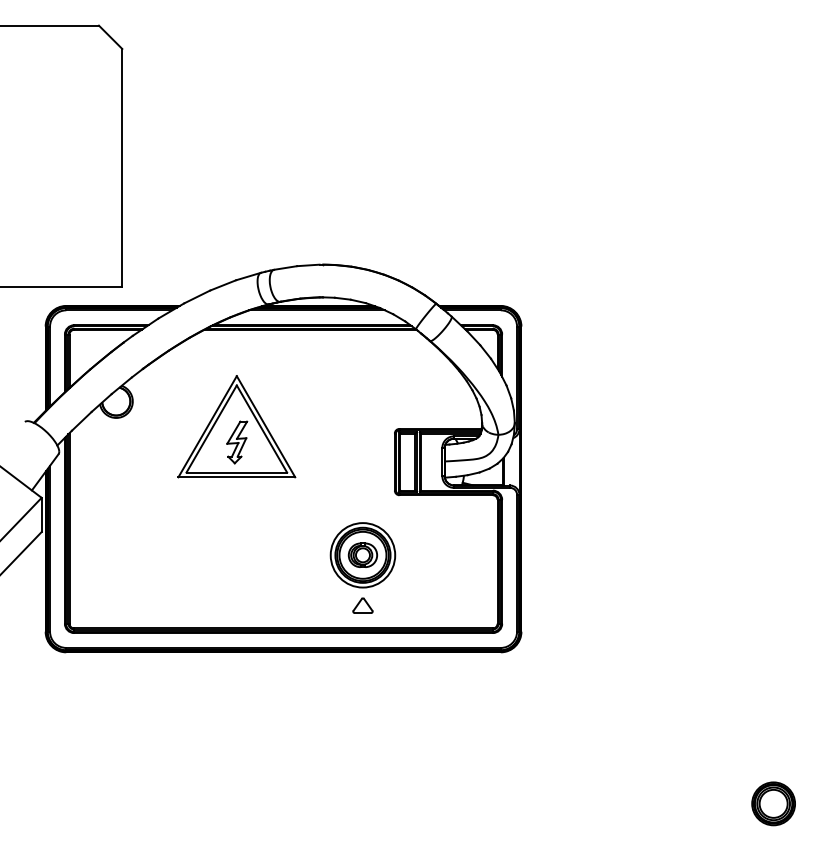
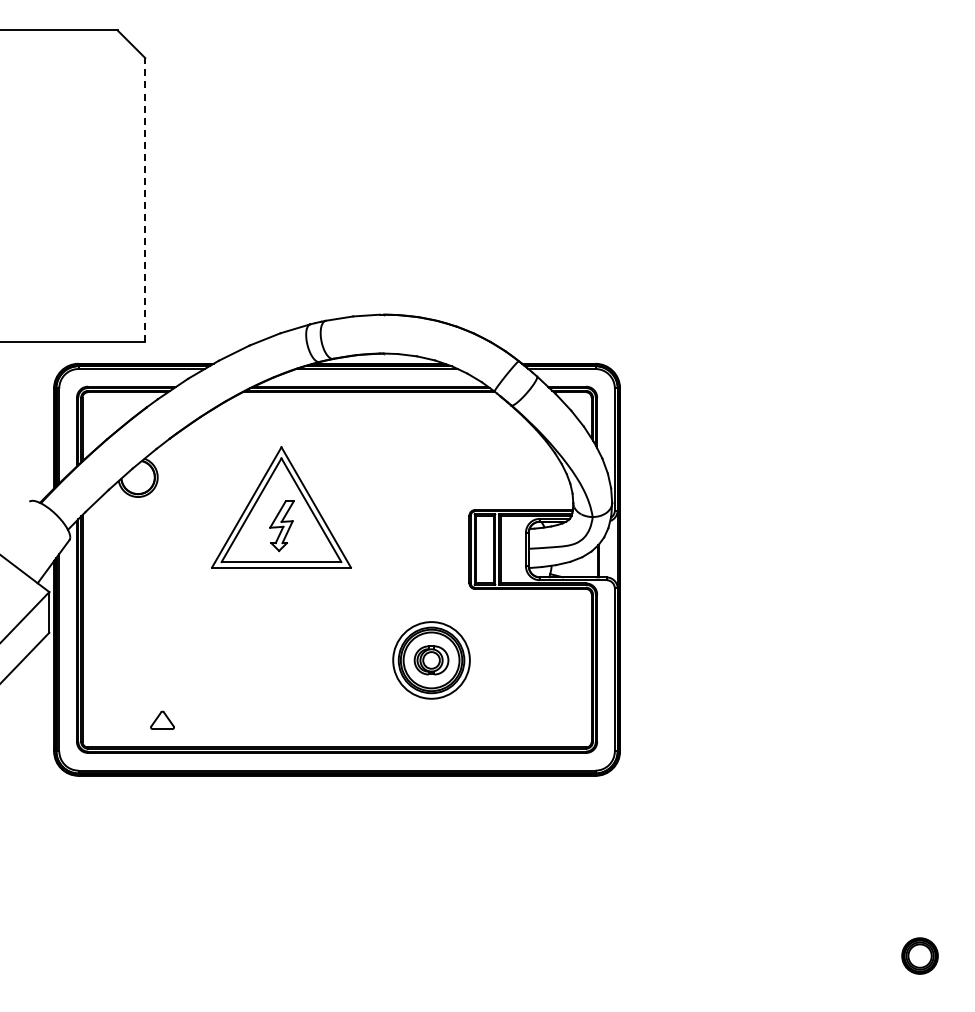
line: (122, 167) -> (145, 199), solid -> dashed
part: (362, 604) -> (162, 719), moved
part: (773, 803) -> (919, 955), size x0.7

